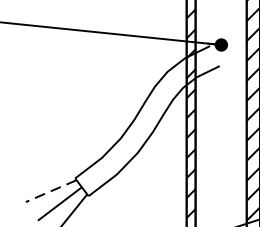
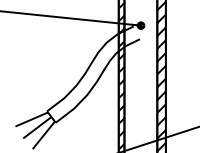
line: (50, 191) -> (31, 119), dashed -> solid

